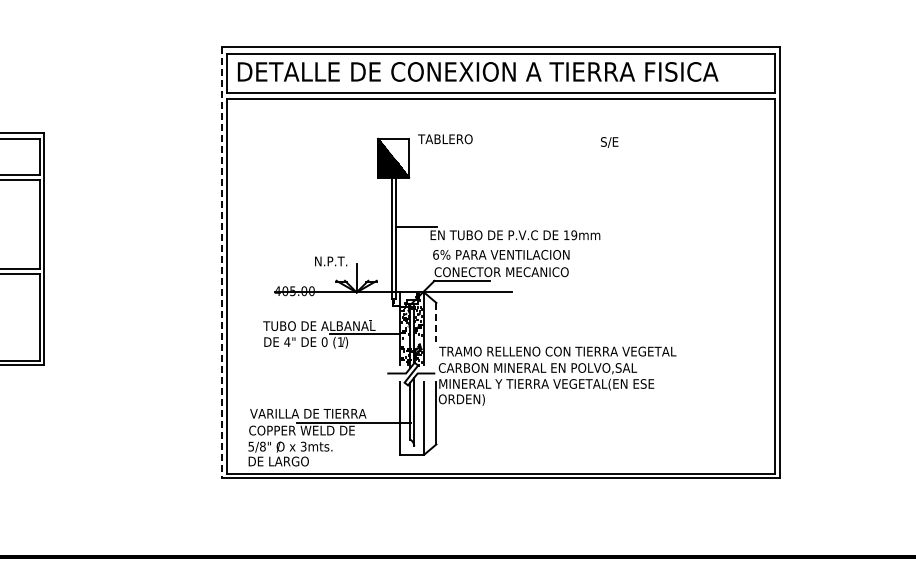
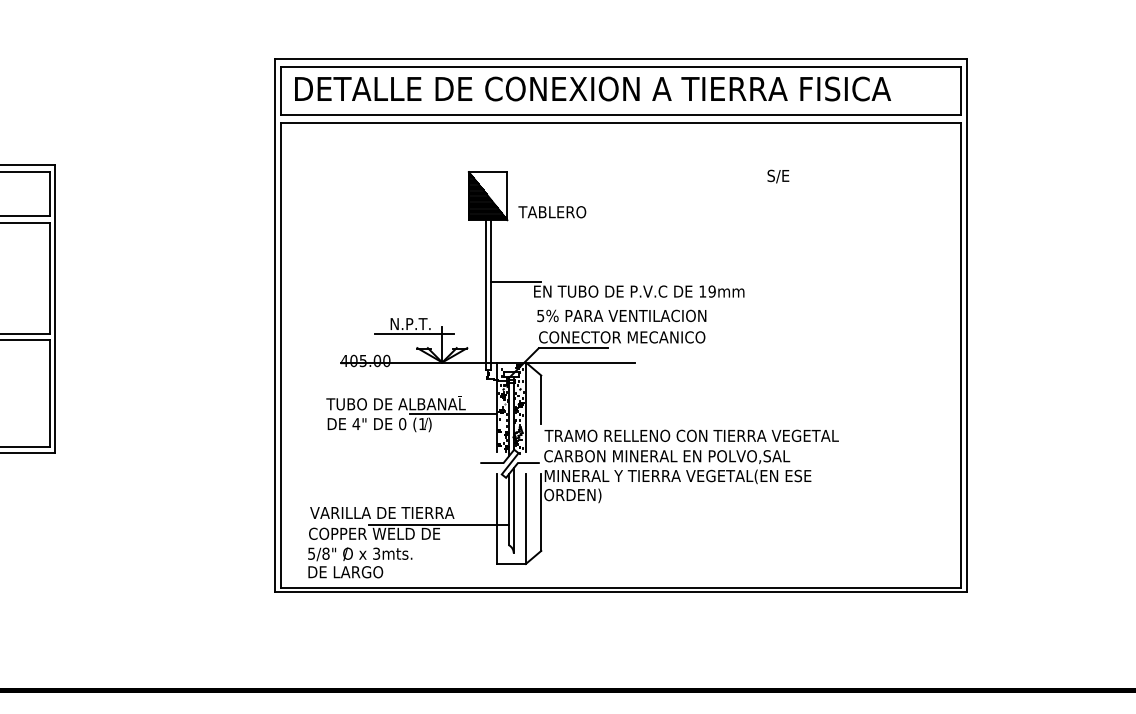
text: (445, 139) -> (552, 212), moved
text: (609, 142) -> (778, 176), moved
text: (435, 254) -> (540, 315), 6% -> 5%
line: (221, 263) -> (274, 326), dashed -> solid
line: (333, 269) -> (413, 334), added
line: (436, 322) -> (541, 399), dashed -> solid

